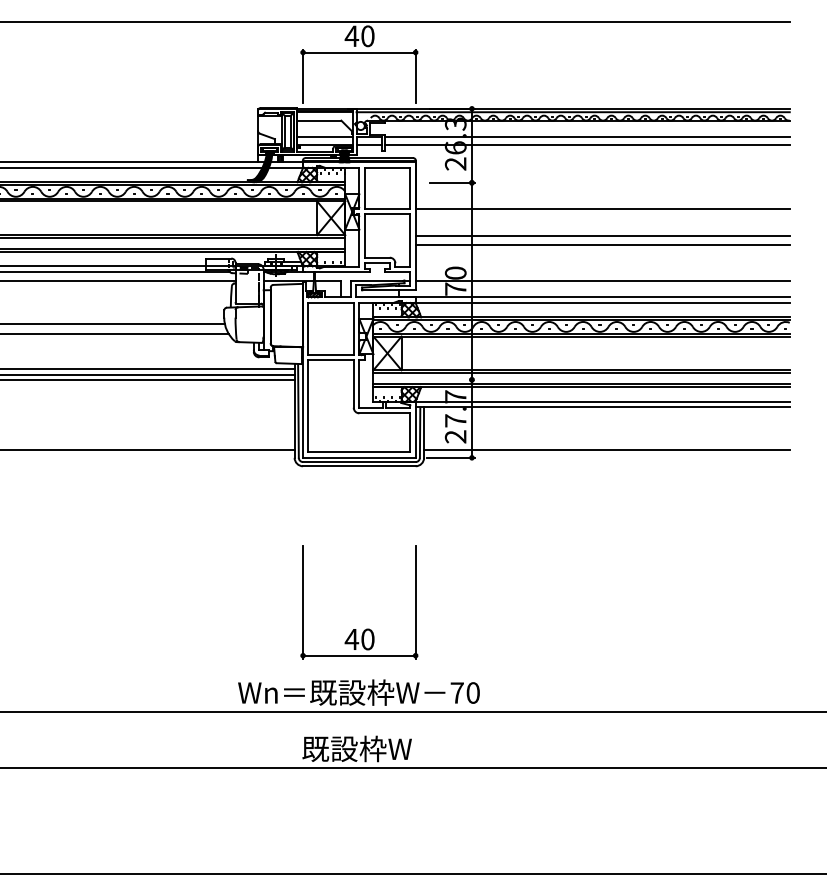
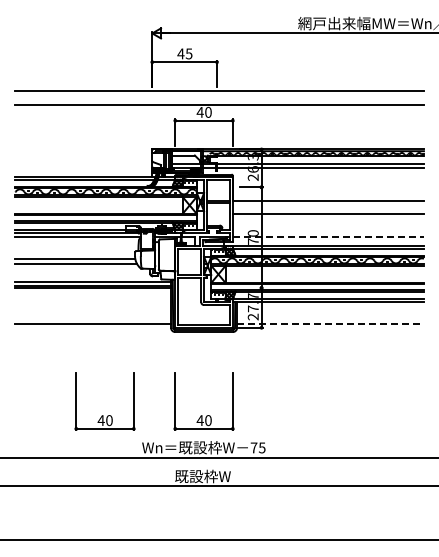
line: (600, 245) -> (327, 219), removed
line: (602, 281) -> (328, 237), solid -> dashed
line: (608, 449) -> (331, 323), solid -> dashed
part: (162, 629) -> (103, 415), added
text: (471, 692) -> (261, 447), 70 -> 75

